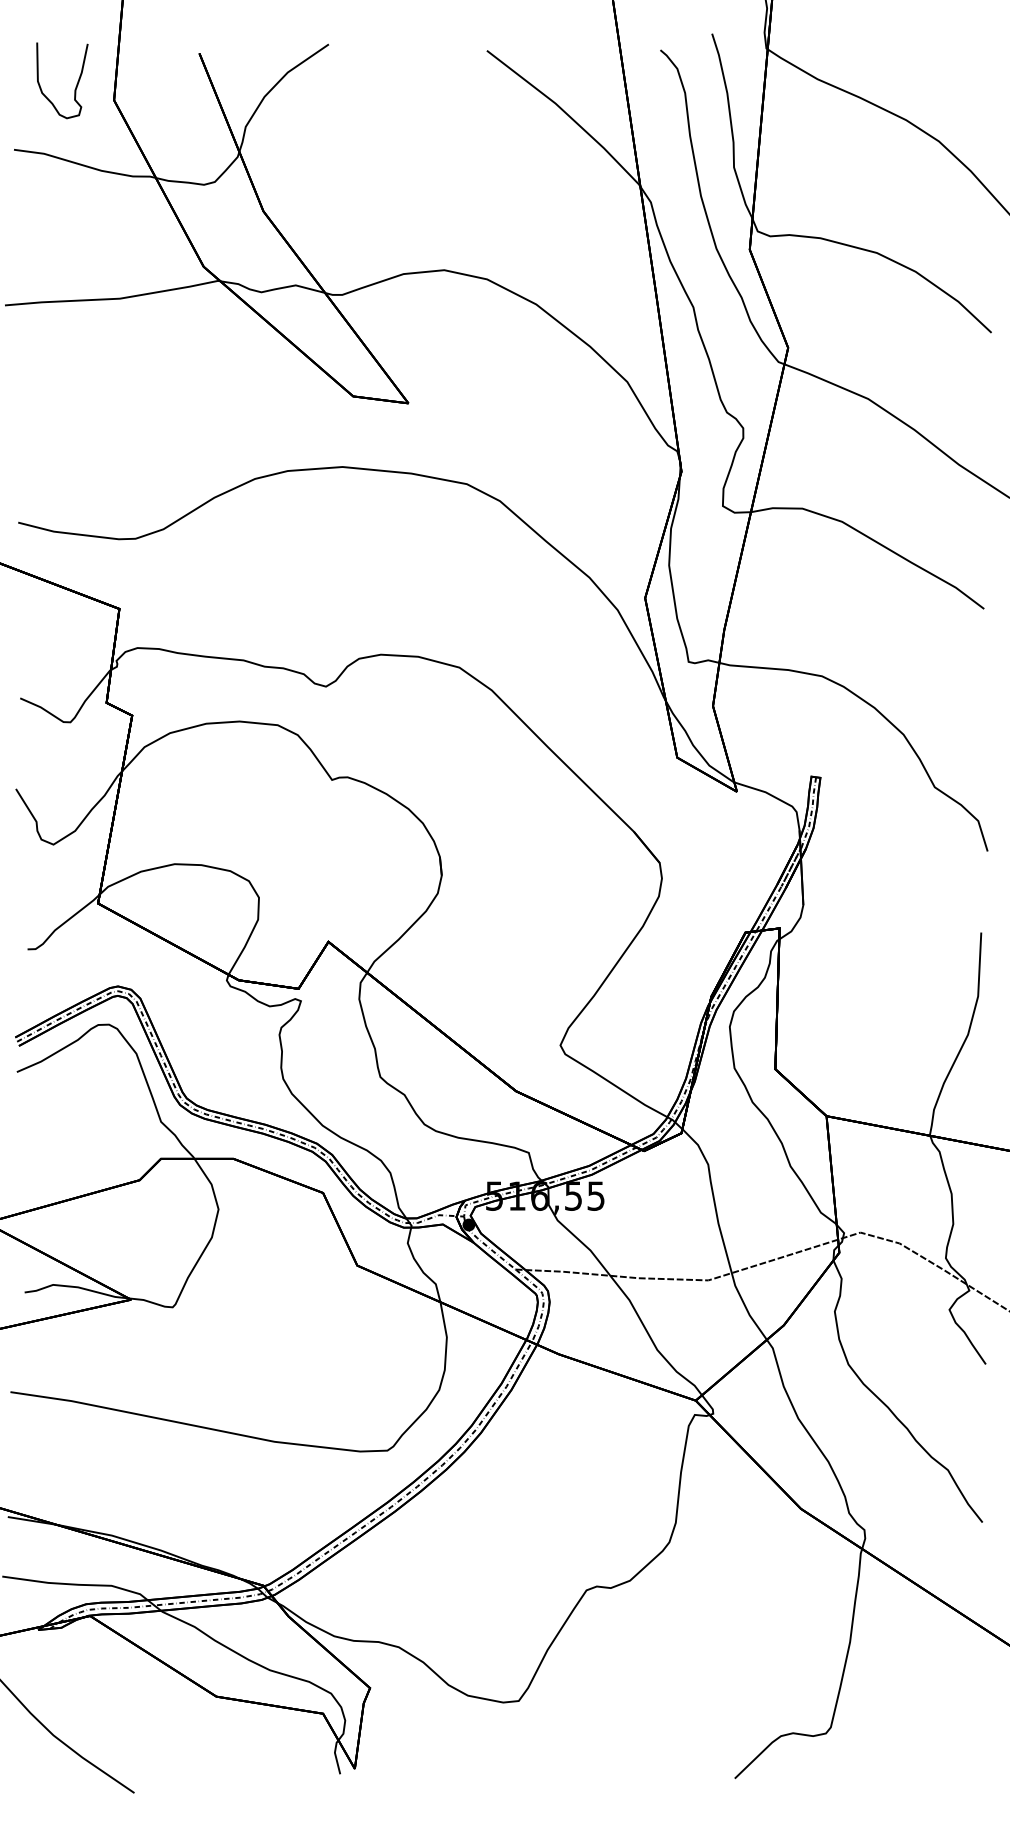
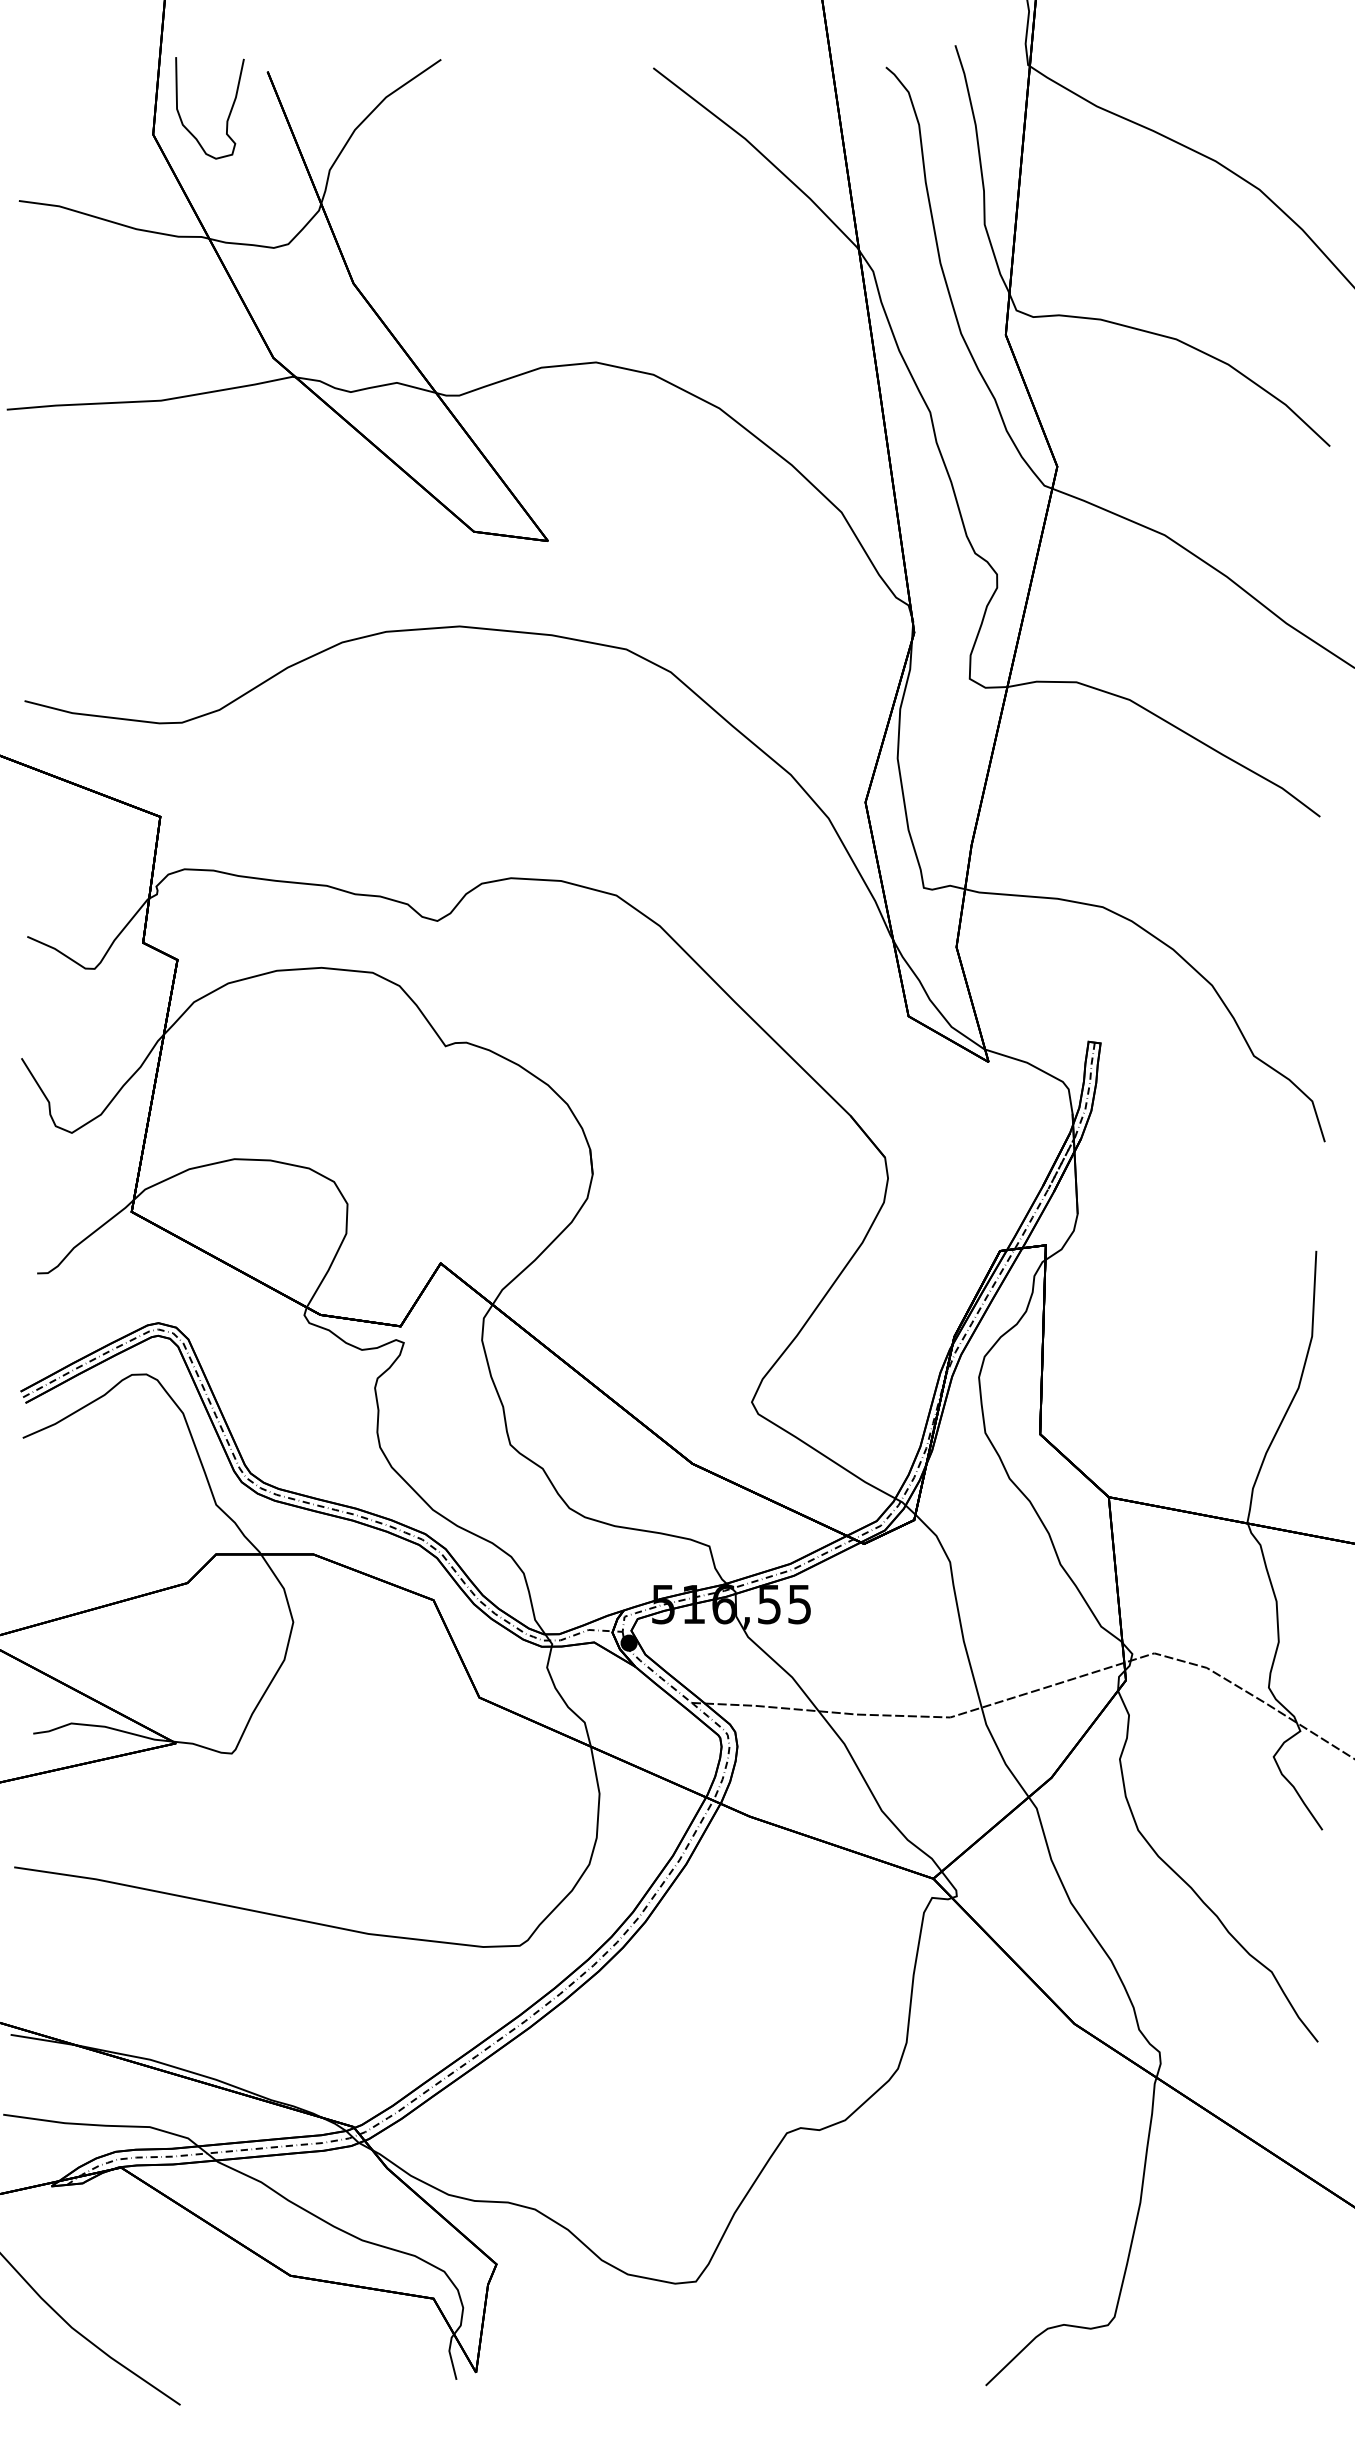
curve: (75, 86) -> (227, 116), moved

